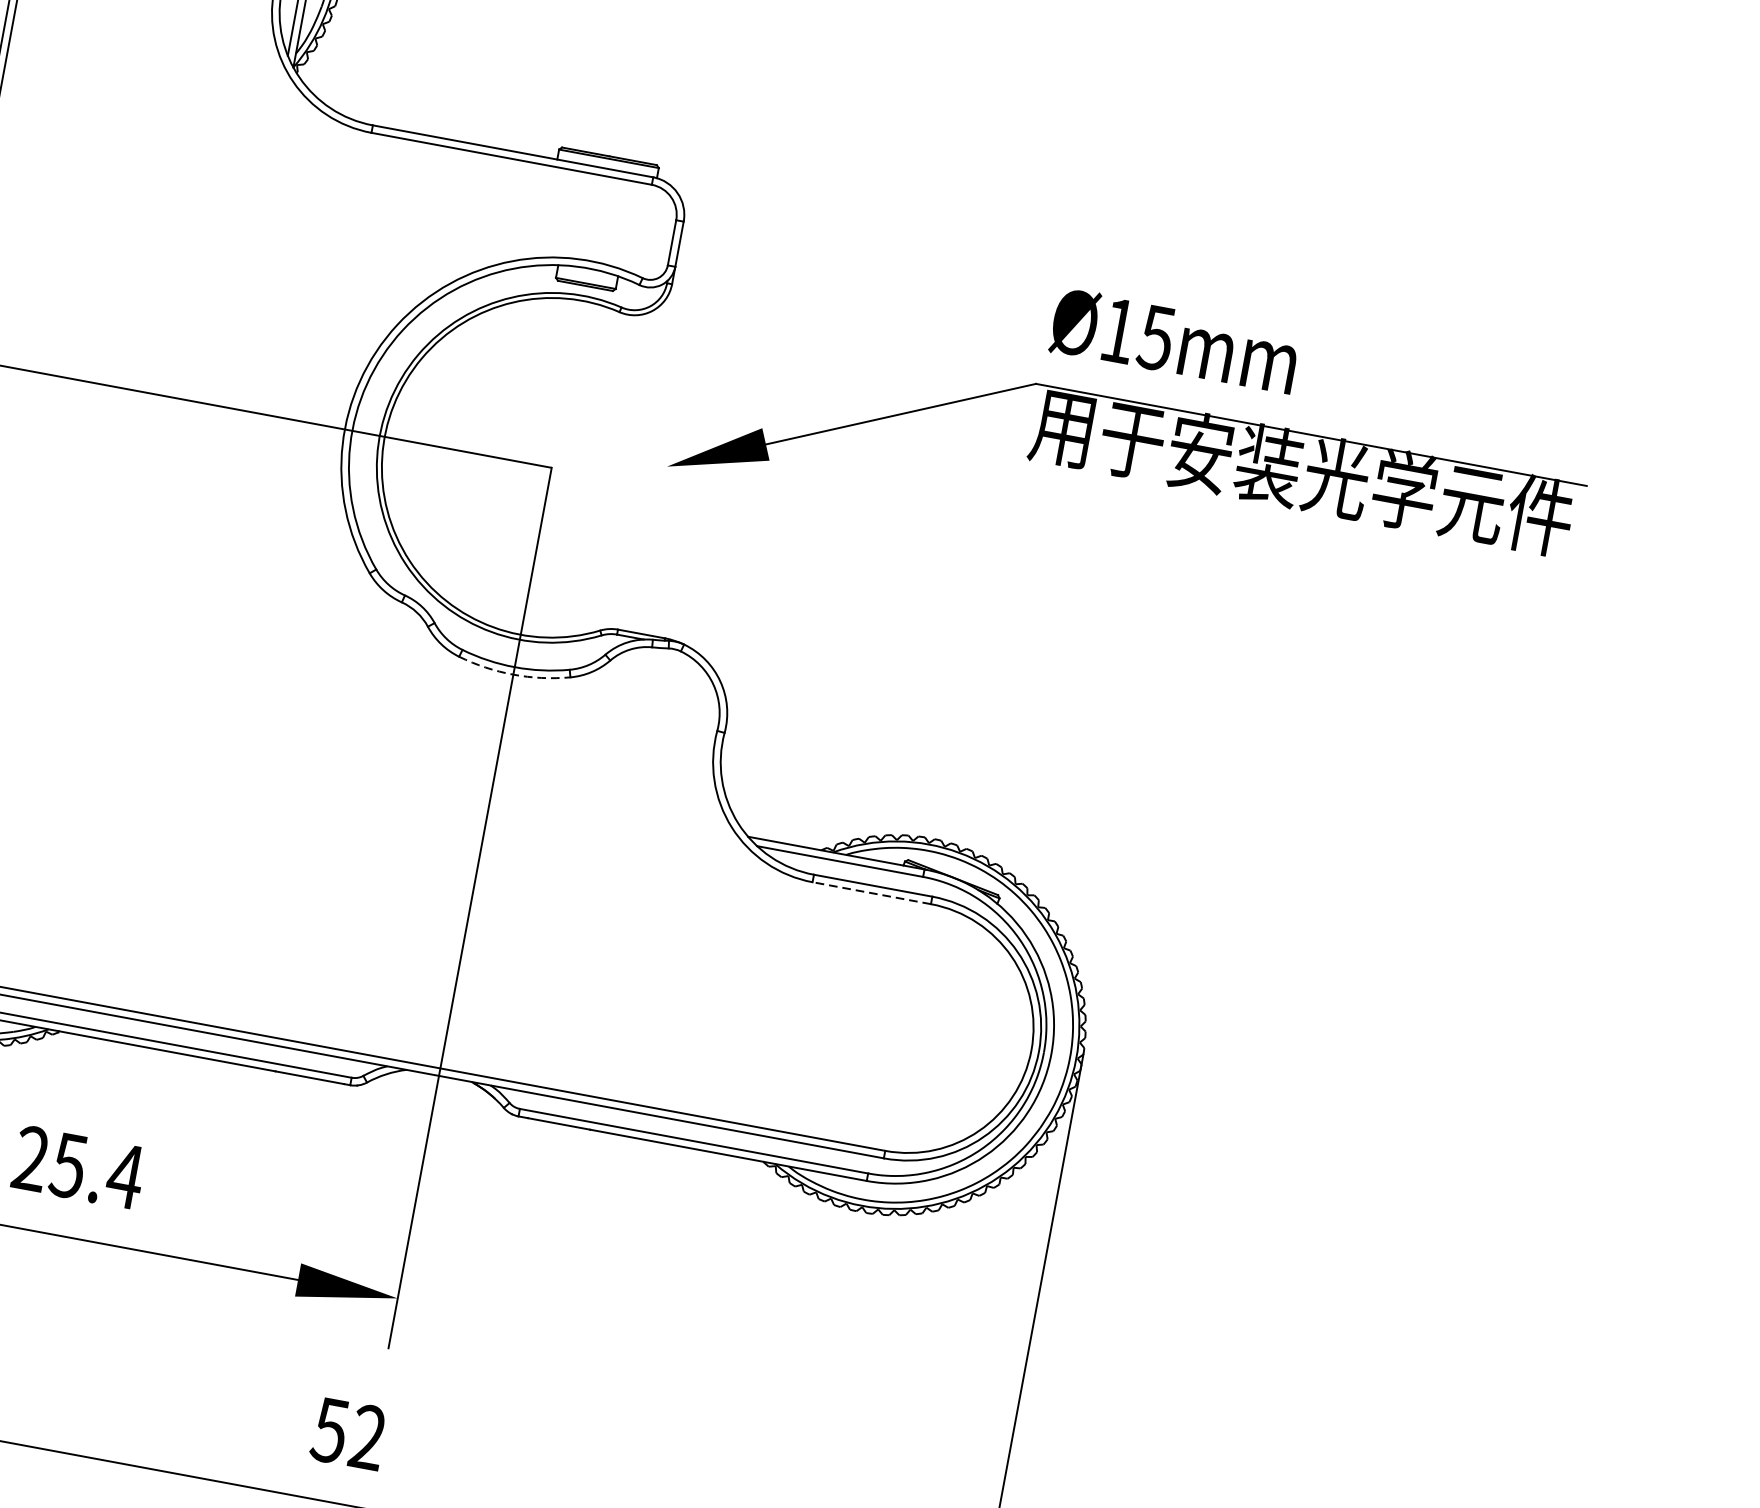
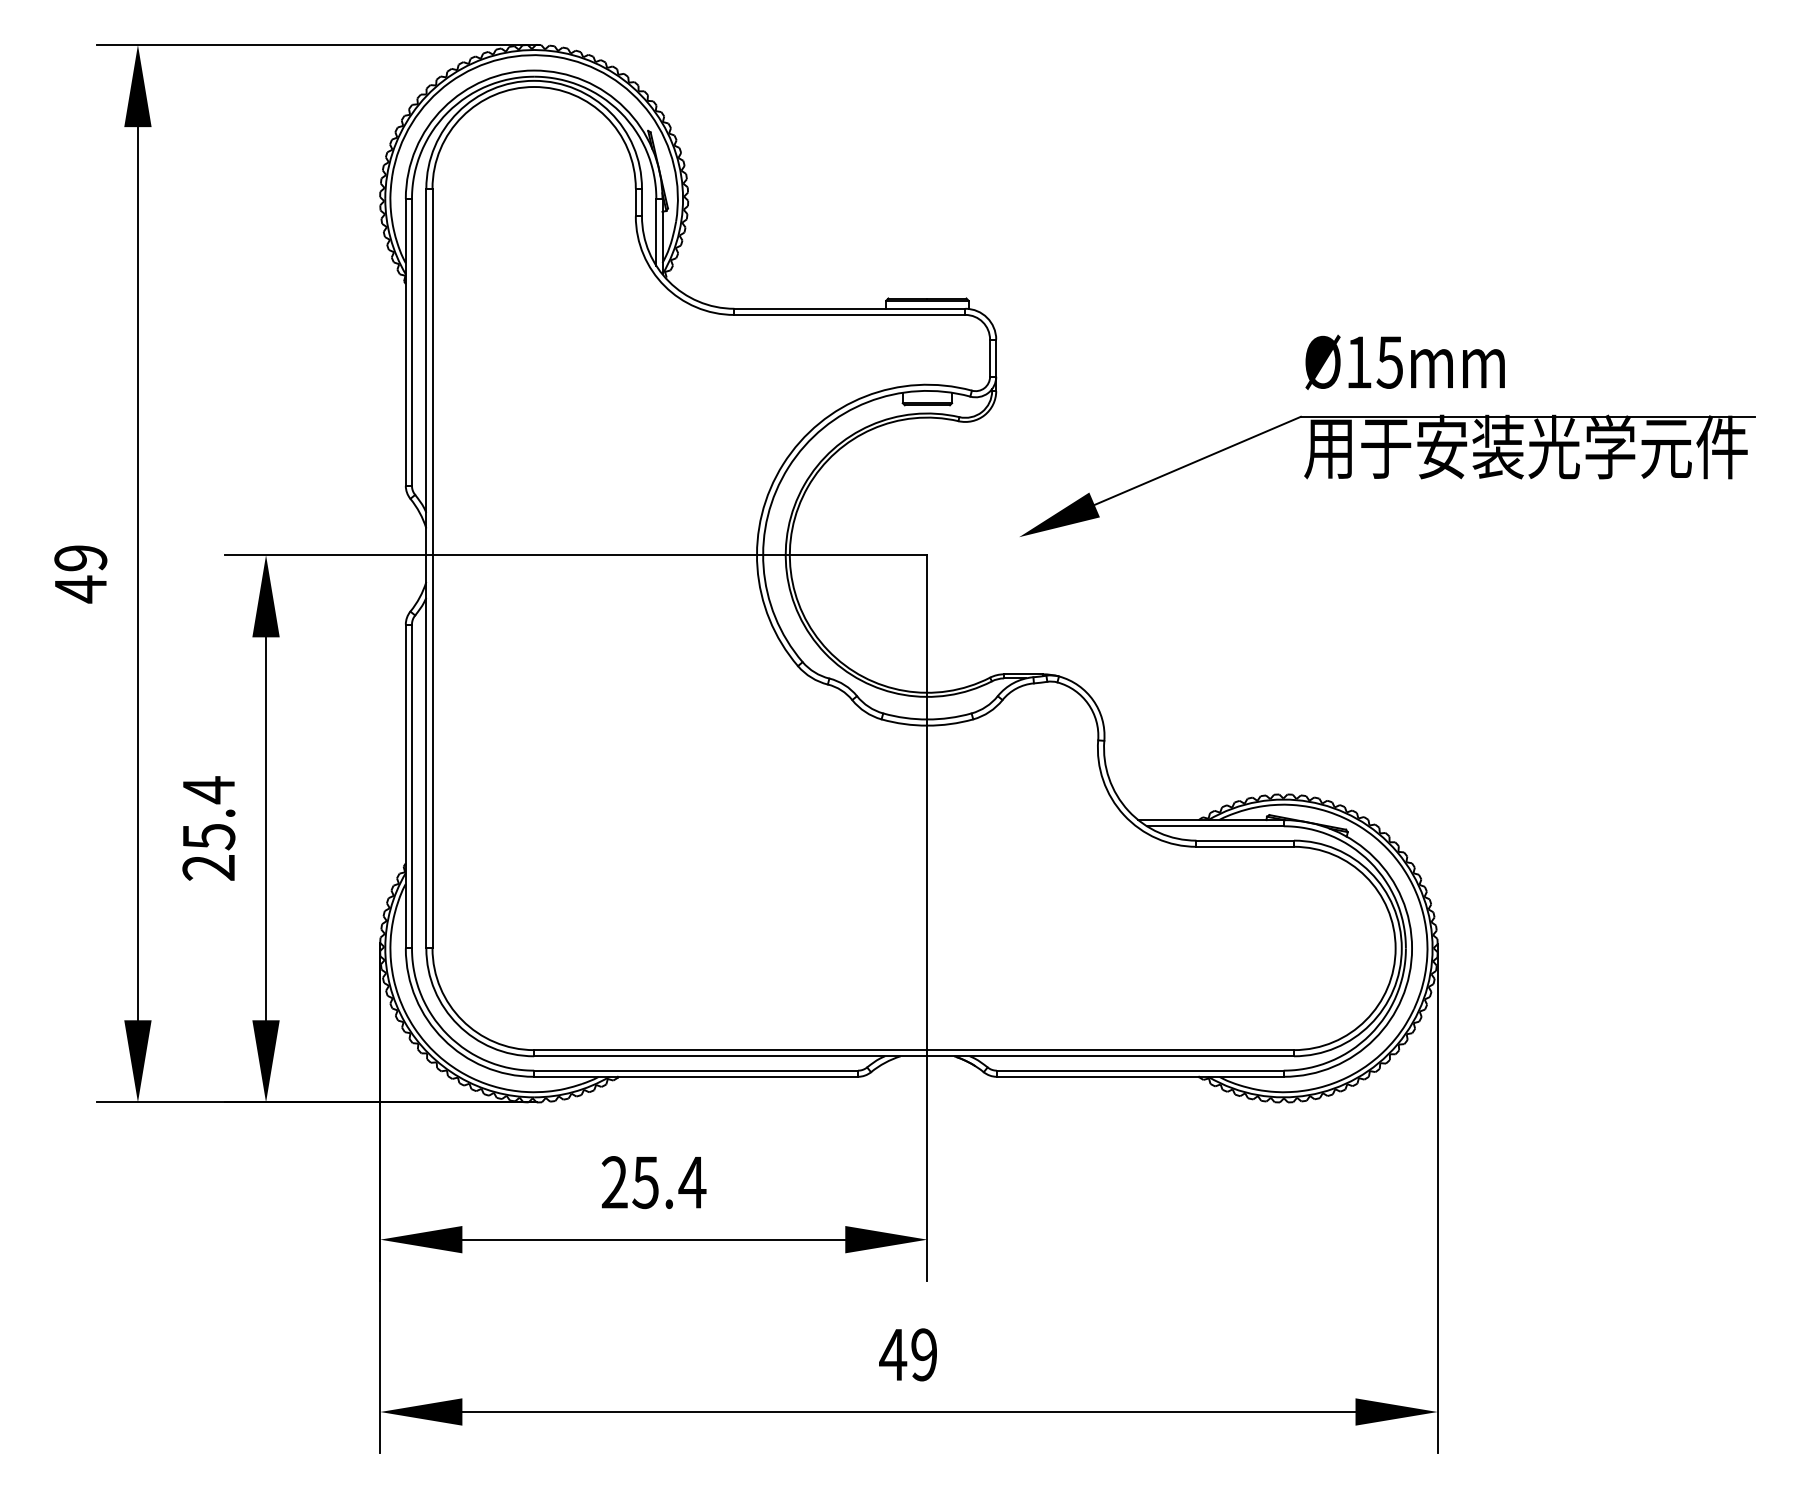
arc: (513, 674) -> (927, 725), dashed -> solid
line: (872, 892) -> (1245, 846), dashed -> solid
text: (348, 1433) -> (908, 1354), 52 -> 49

